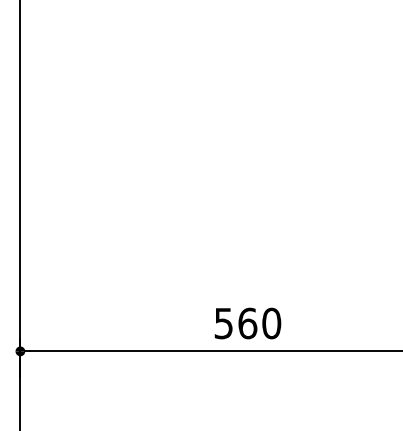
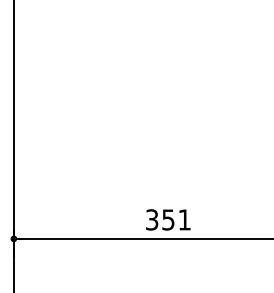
text: (247, 322) -> (168, 219), 560 -> 351

